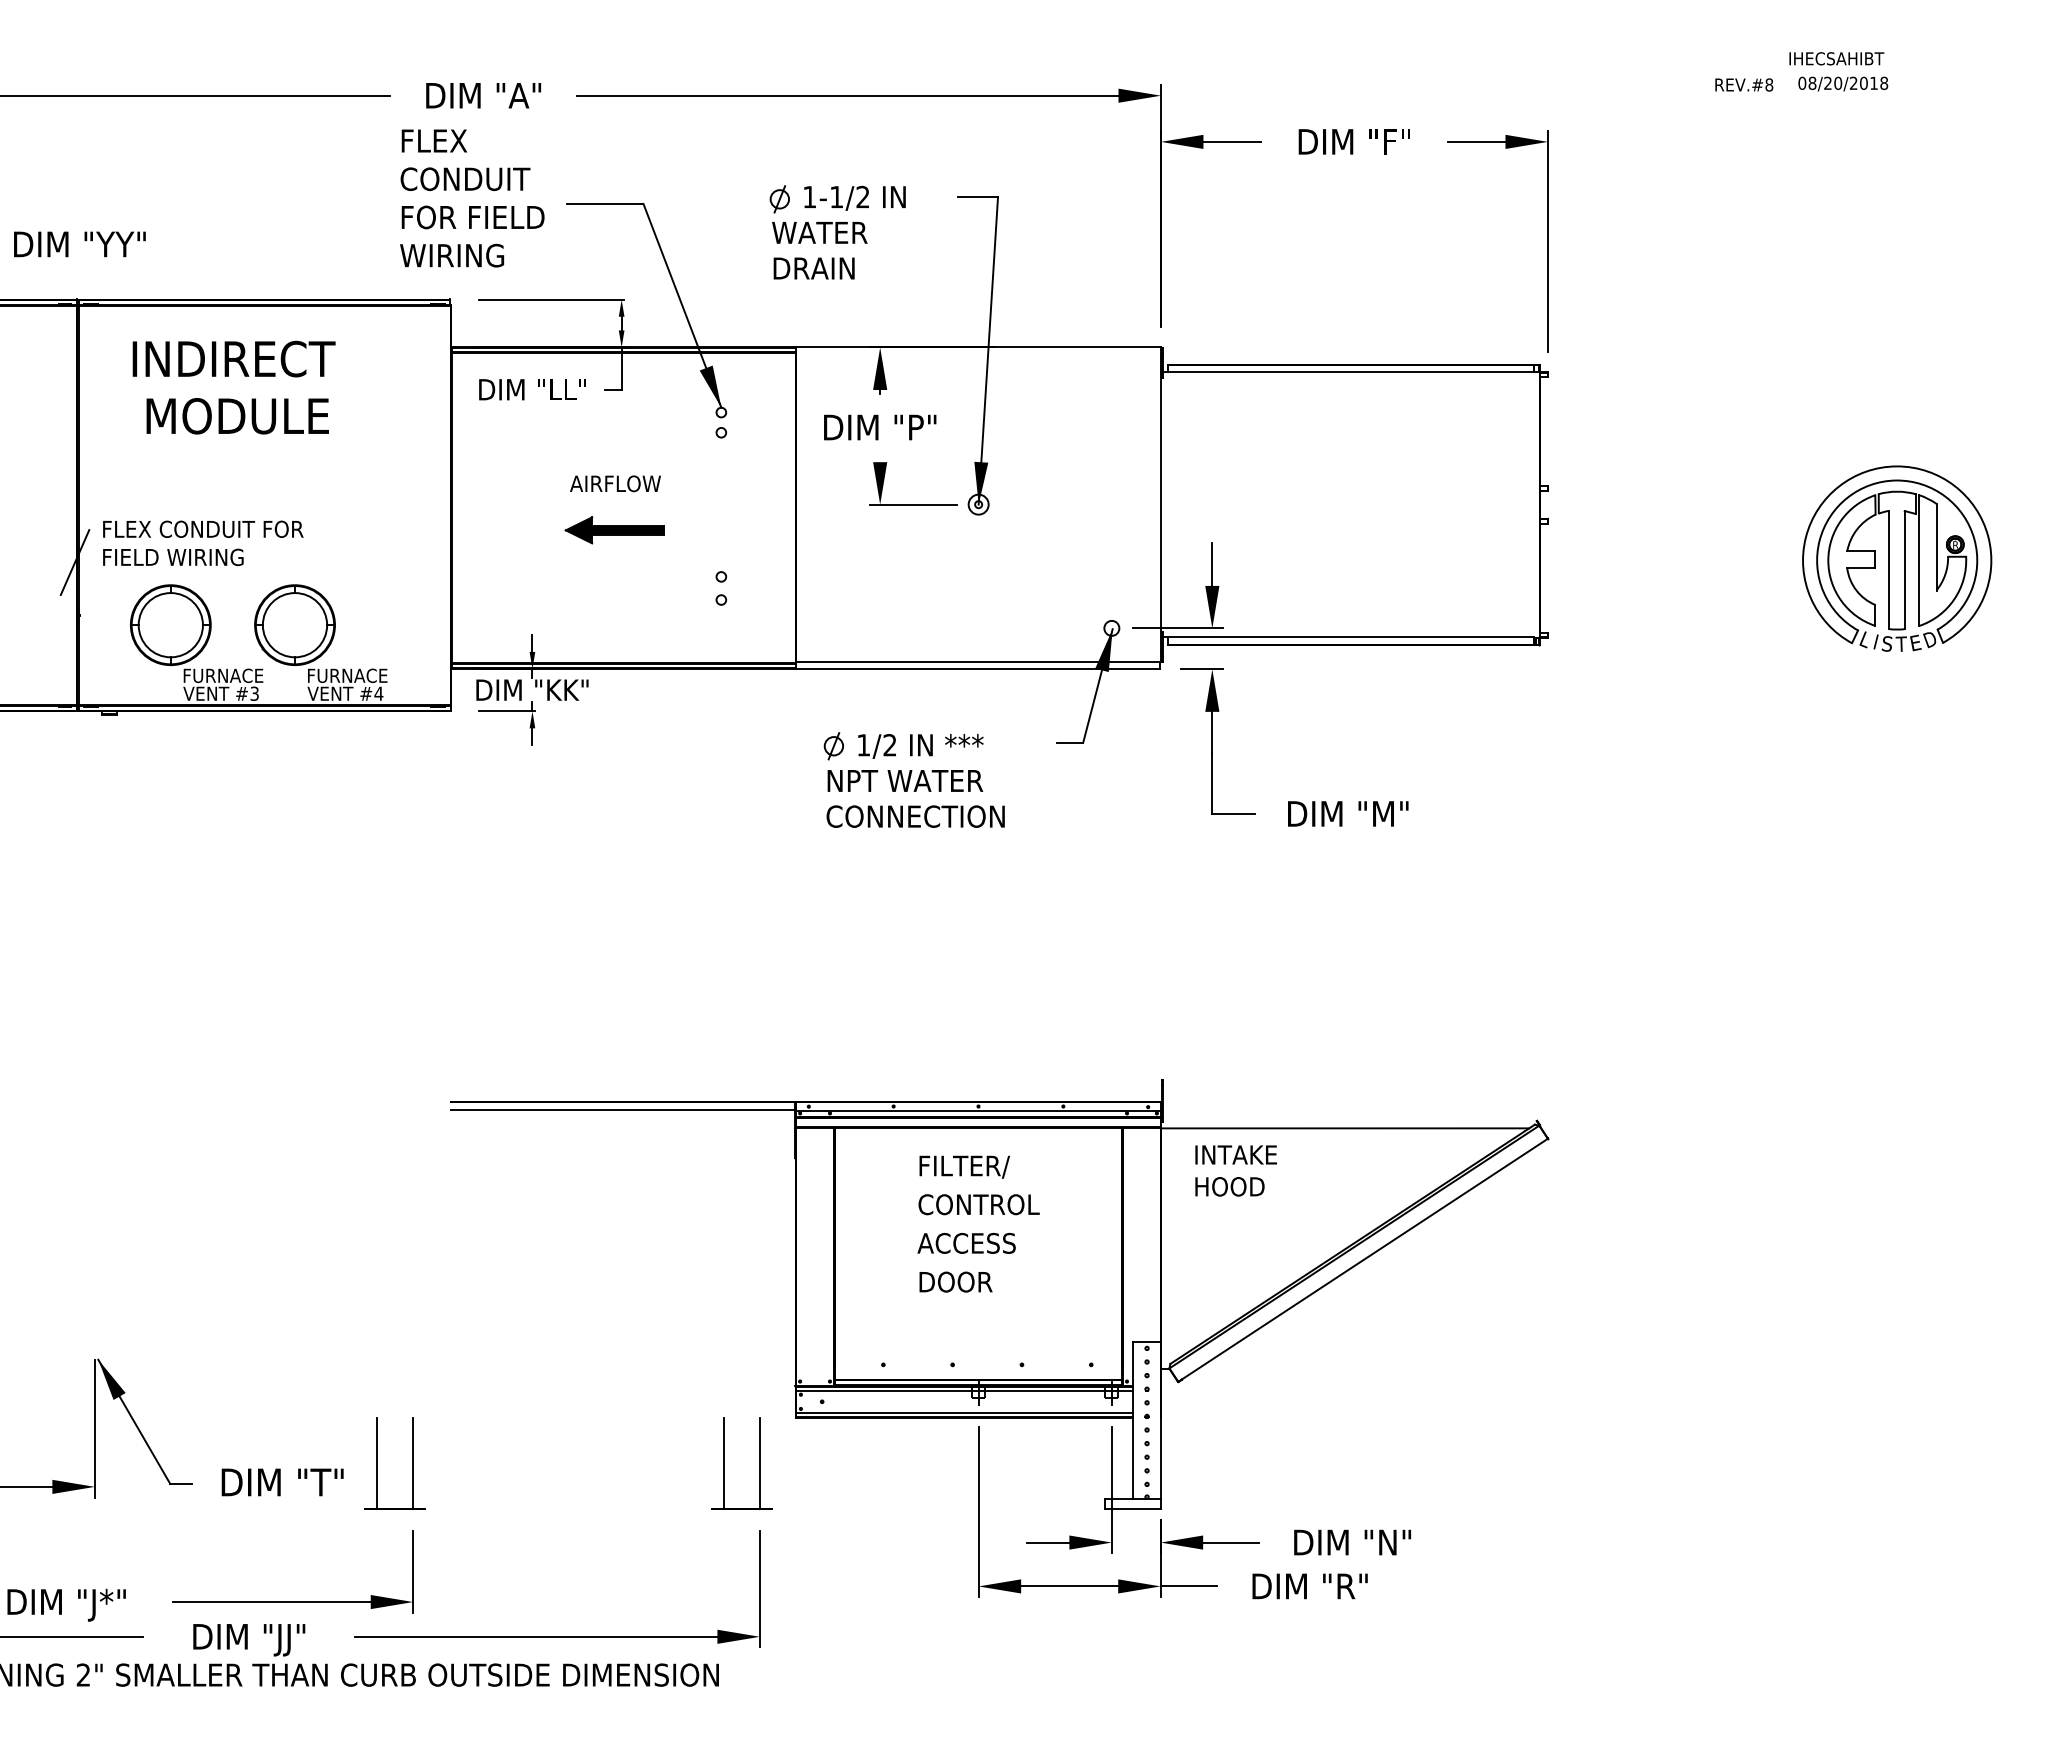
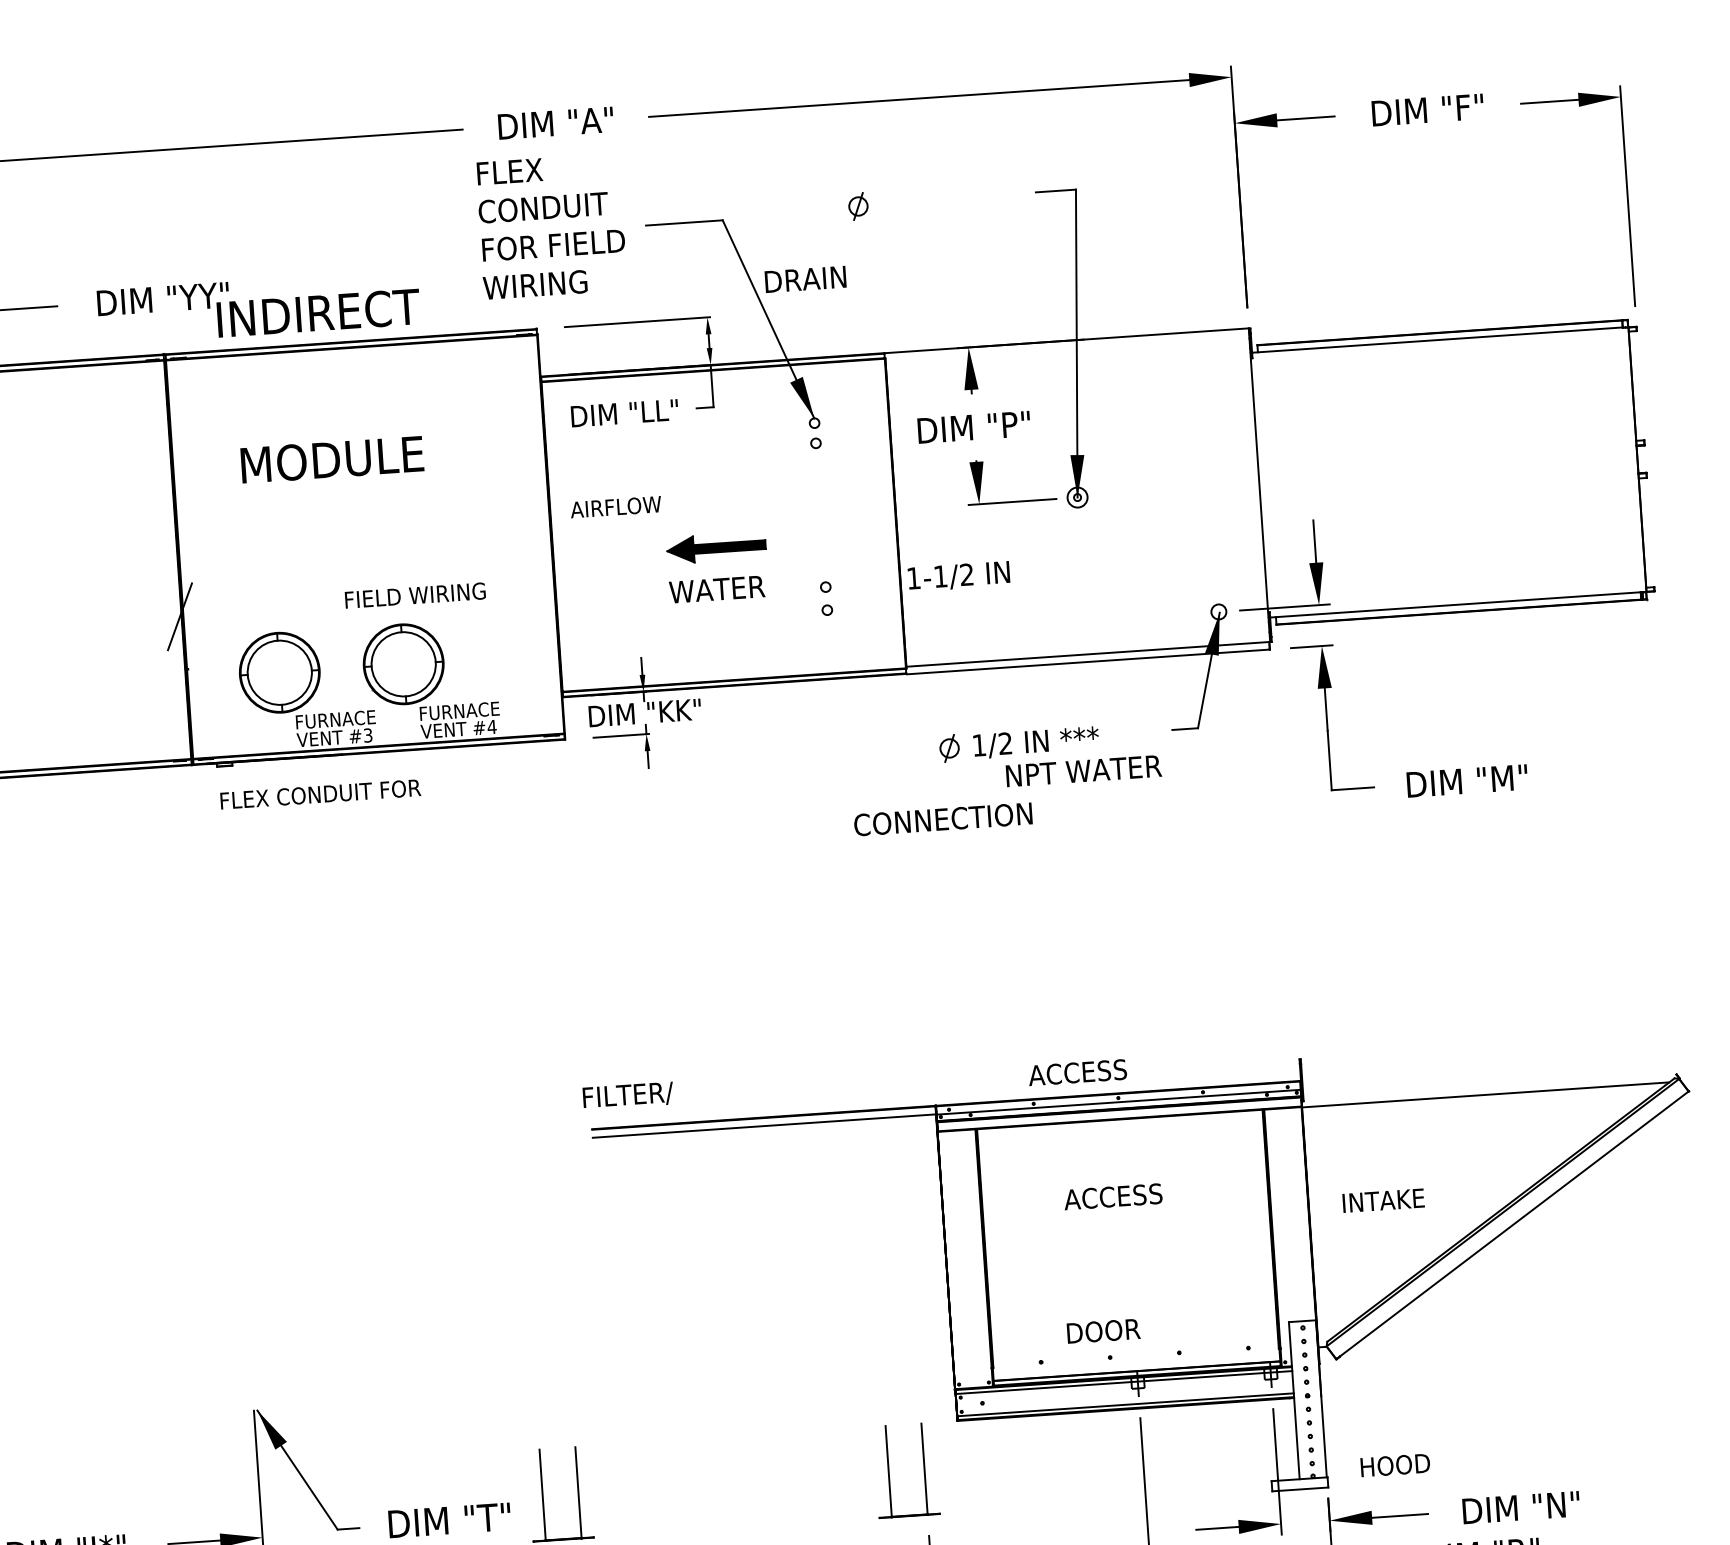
text: (854, 197) -> (958, 575), moved
text: (819, 232) -> (716, 589), moved
text: (813, 268) -> (804, 279), moved
text: (233, 358) -> (318, 312), moved
text: (615, 483) -> (615, 506), moved
text: (203, 528) -> (320, 793), moved
text: (173, 557) -> (415, 595), moved
text: (905, 780) -> (1083, 770), moved
text: (915, 816) -> (942, 819), moved
text: (1235, 1154) -> (1382, 1200), moved
text: (964, 1166) -> (628, 1095), moved
text: (1229, 1186) -> (1394, 1465), moved
text: (978, 1204) -> (1125, 1195), CONTROL -> ACCESS
text: (966, 1243) -> (1077, 1072), moved
text: (955, 1281) -> (1103, 1330), moved

